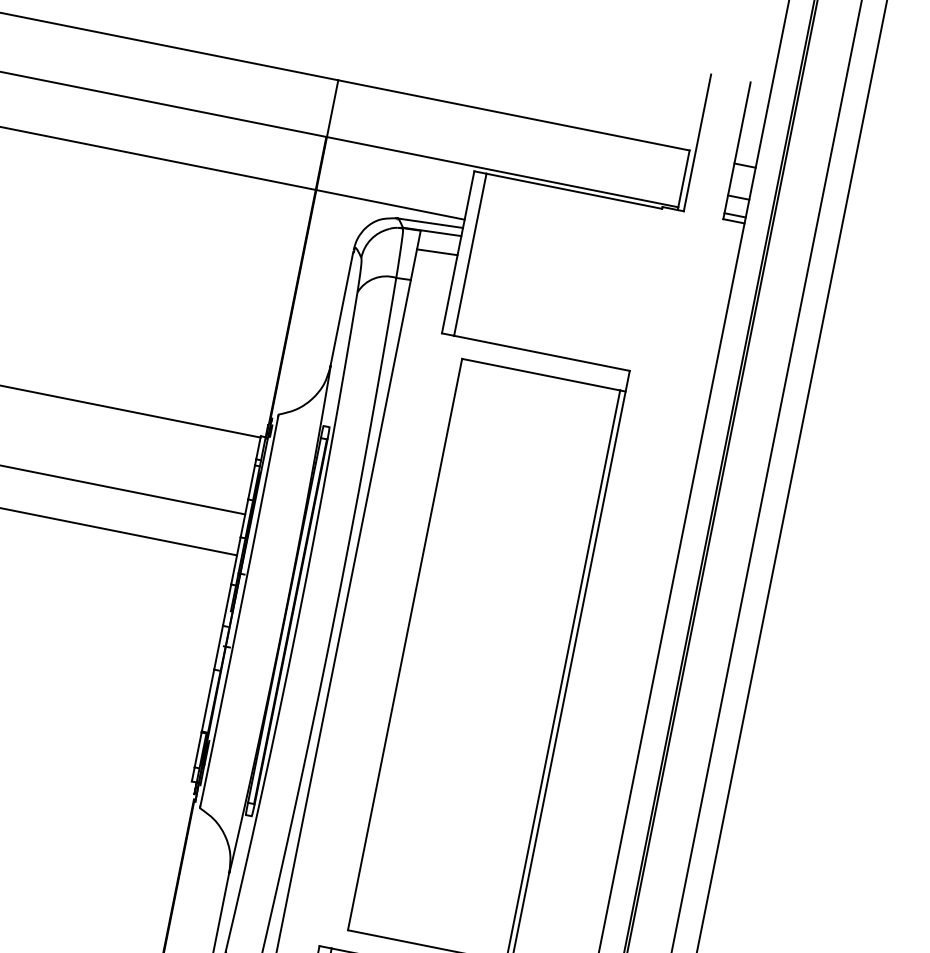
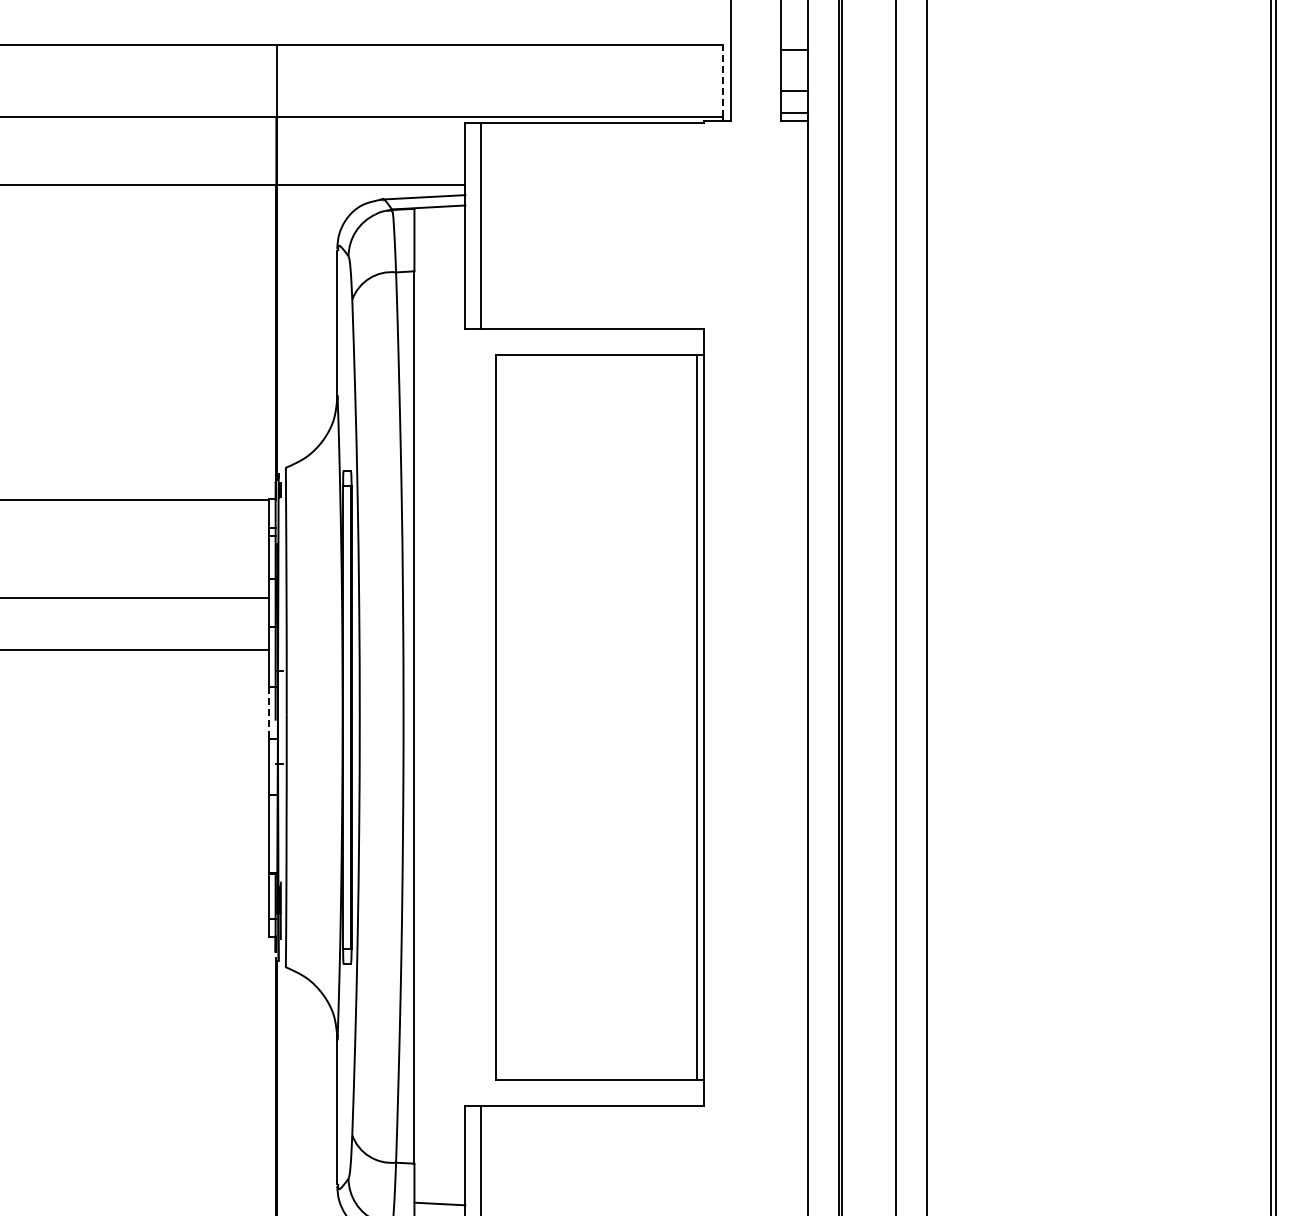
line: (683, 178) -> (722, 80), solid -> dashed
line: (437, 251) -> (439, 230), removed
line: (227, 605) -> (269, 713), solid -> dashed

